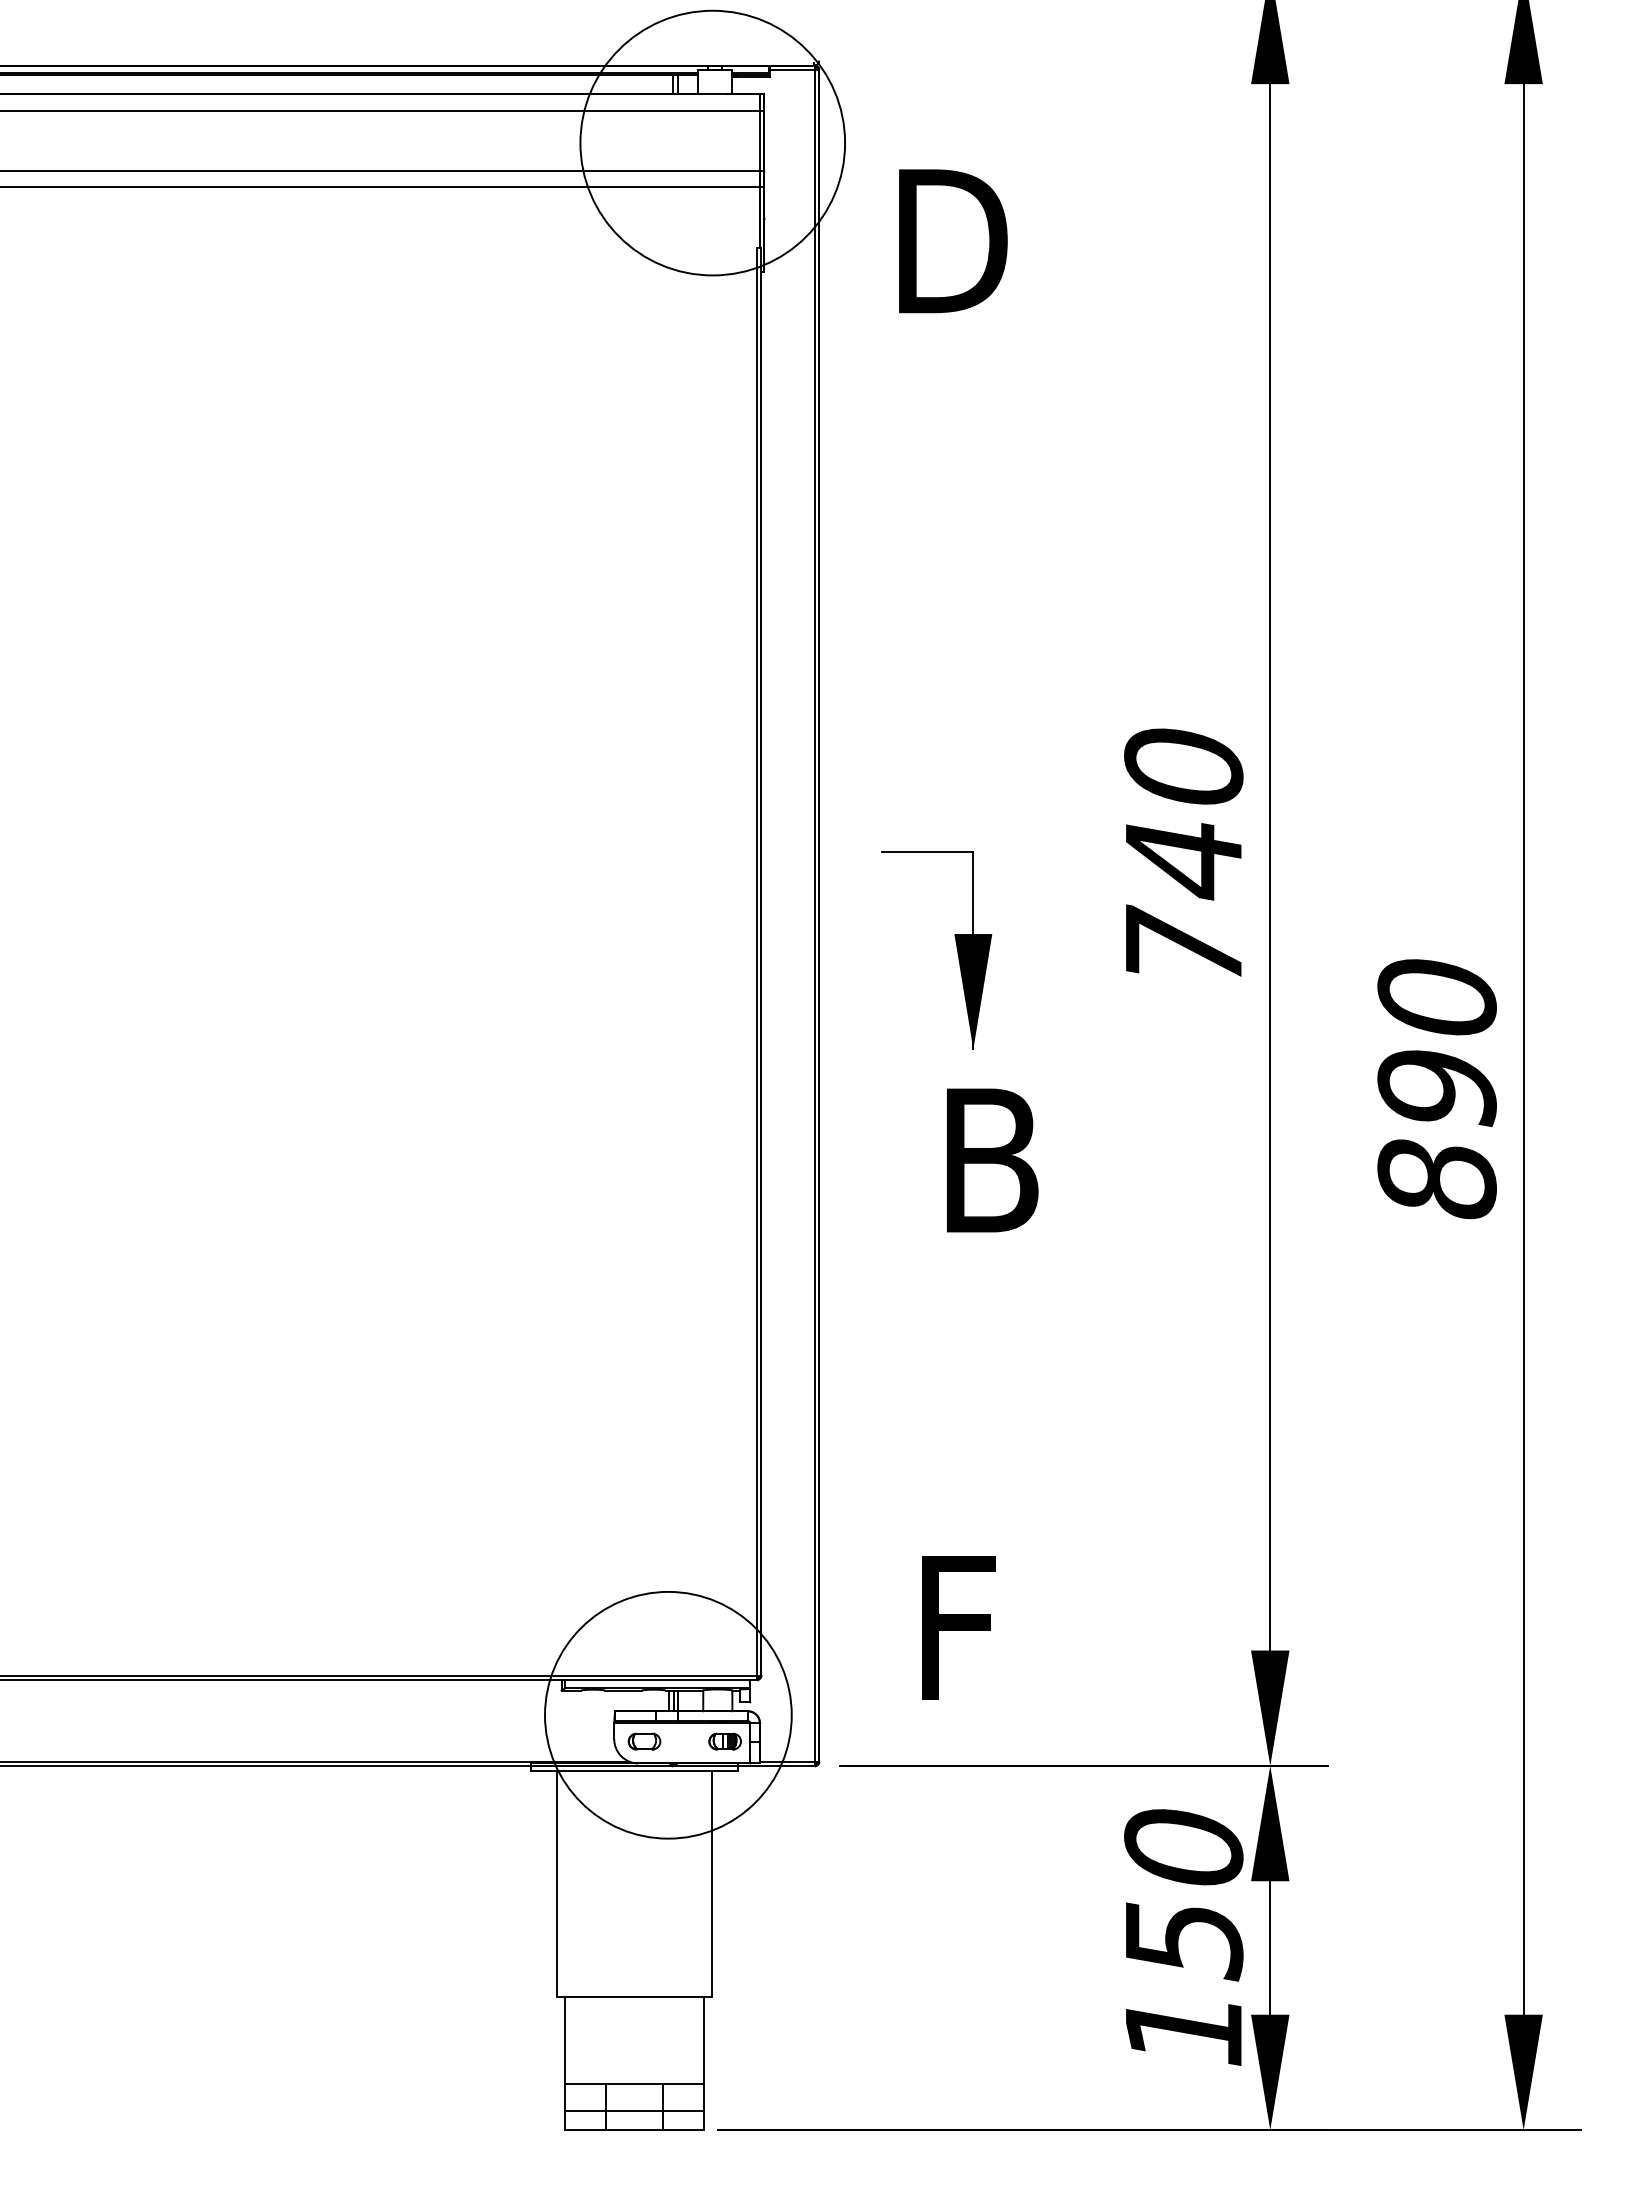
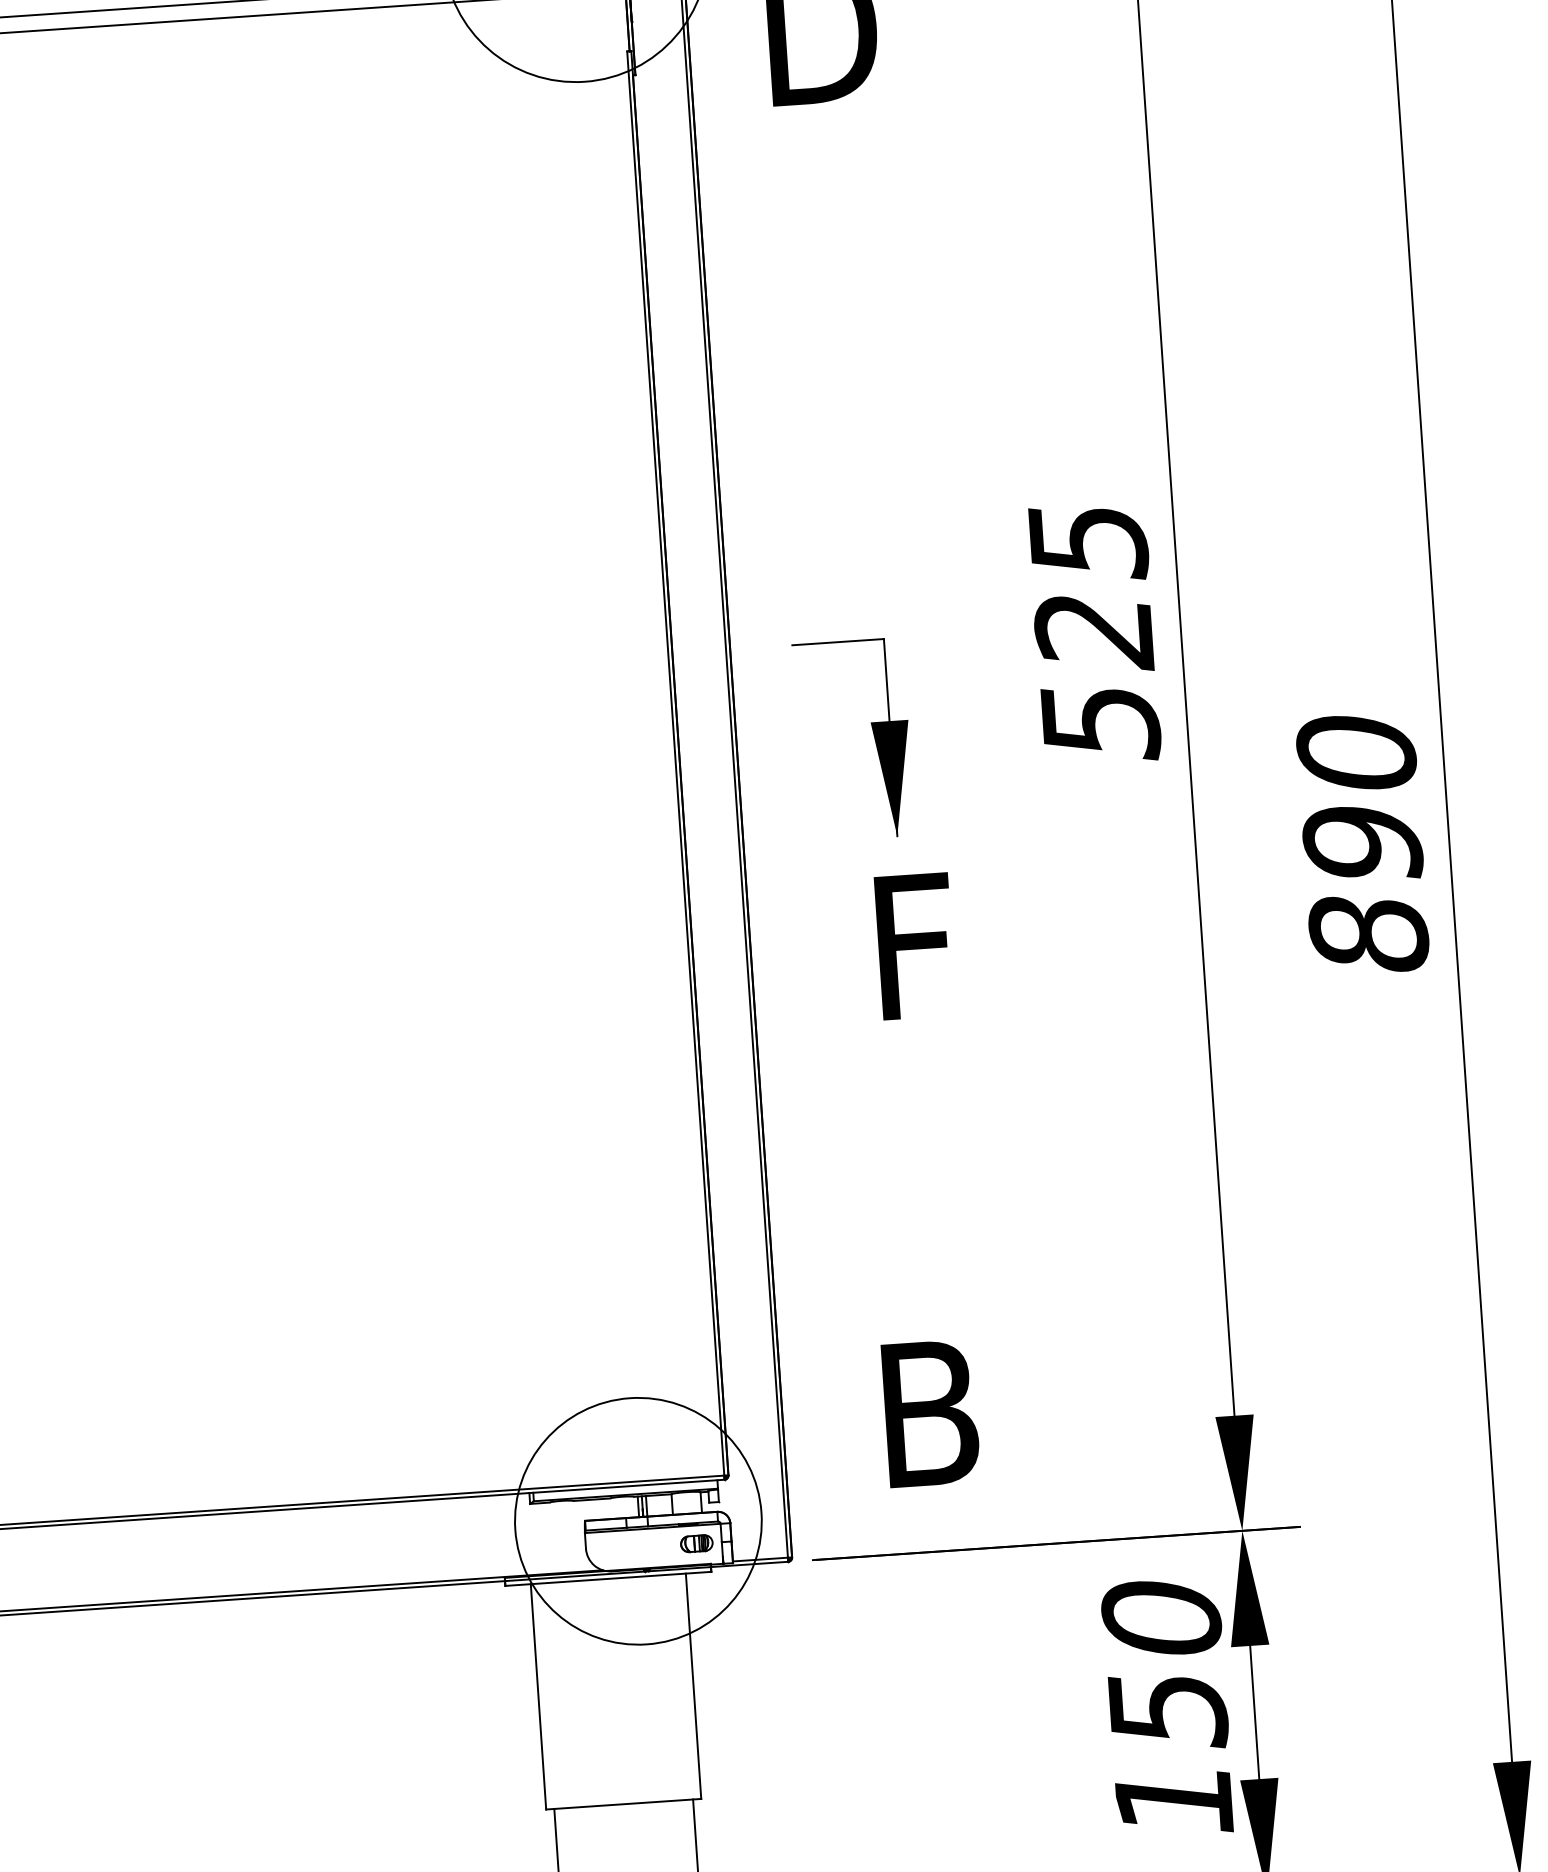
text: (1183, 859) -> (1094, 632), 740 -> 525
text: (992, 1160) -> (924, 945), B -> F
text: (967, 1627) -> (930, 1413), F -> B
part: (644, 1741) -> (616, 1549), removed

